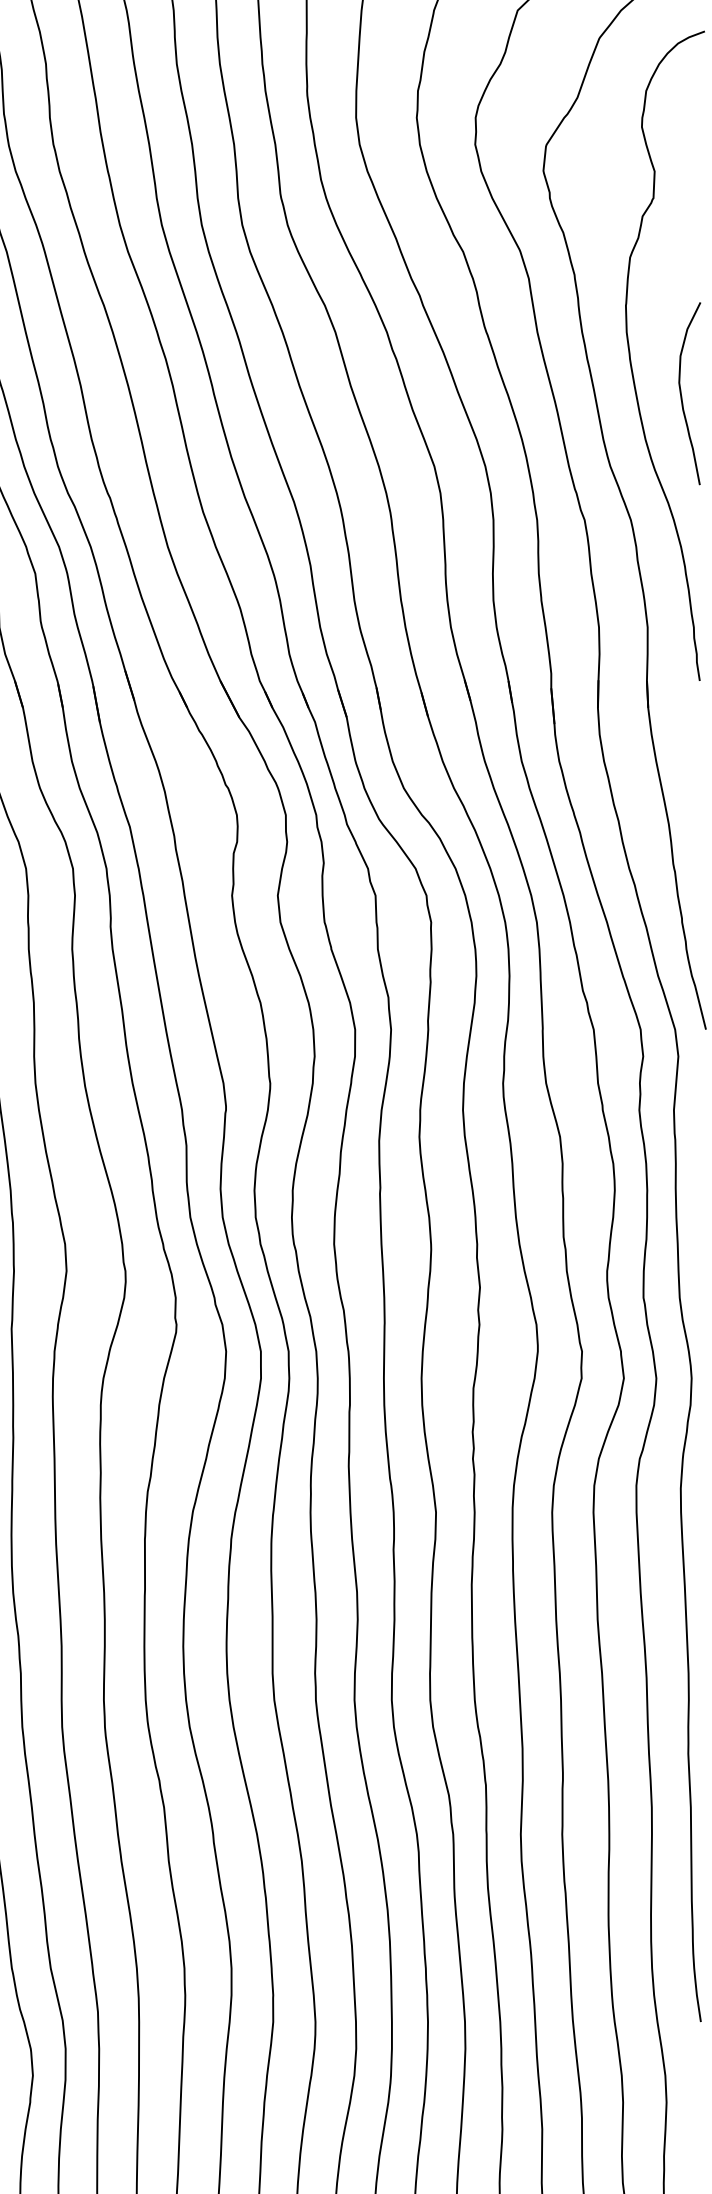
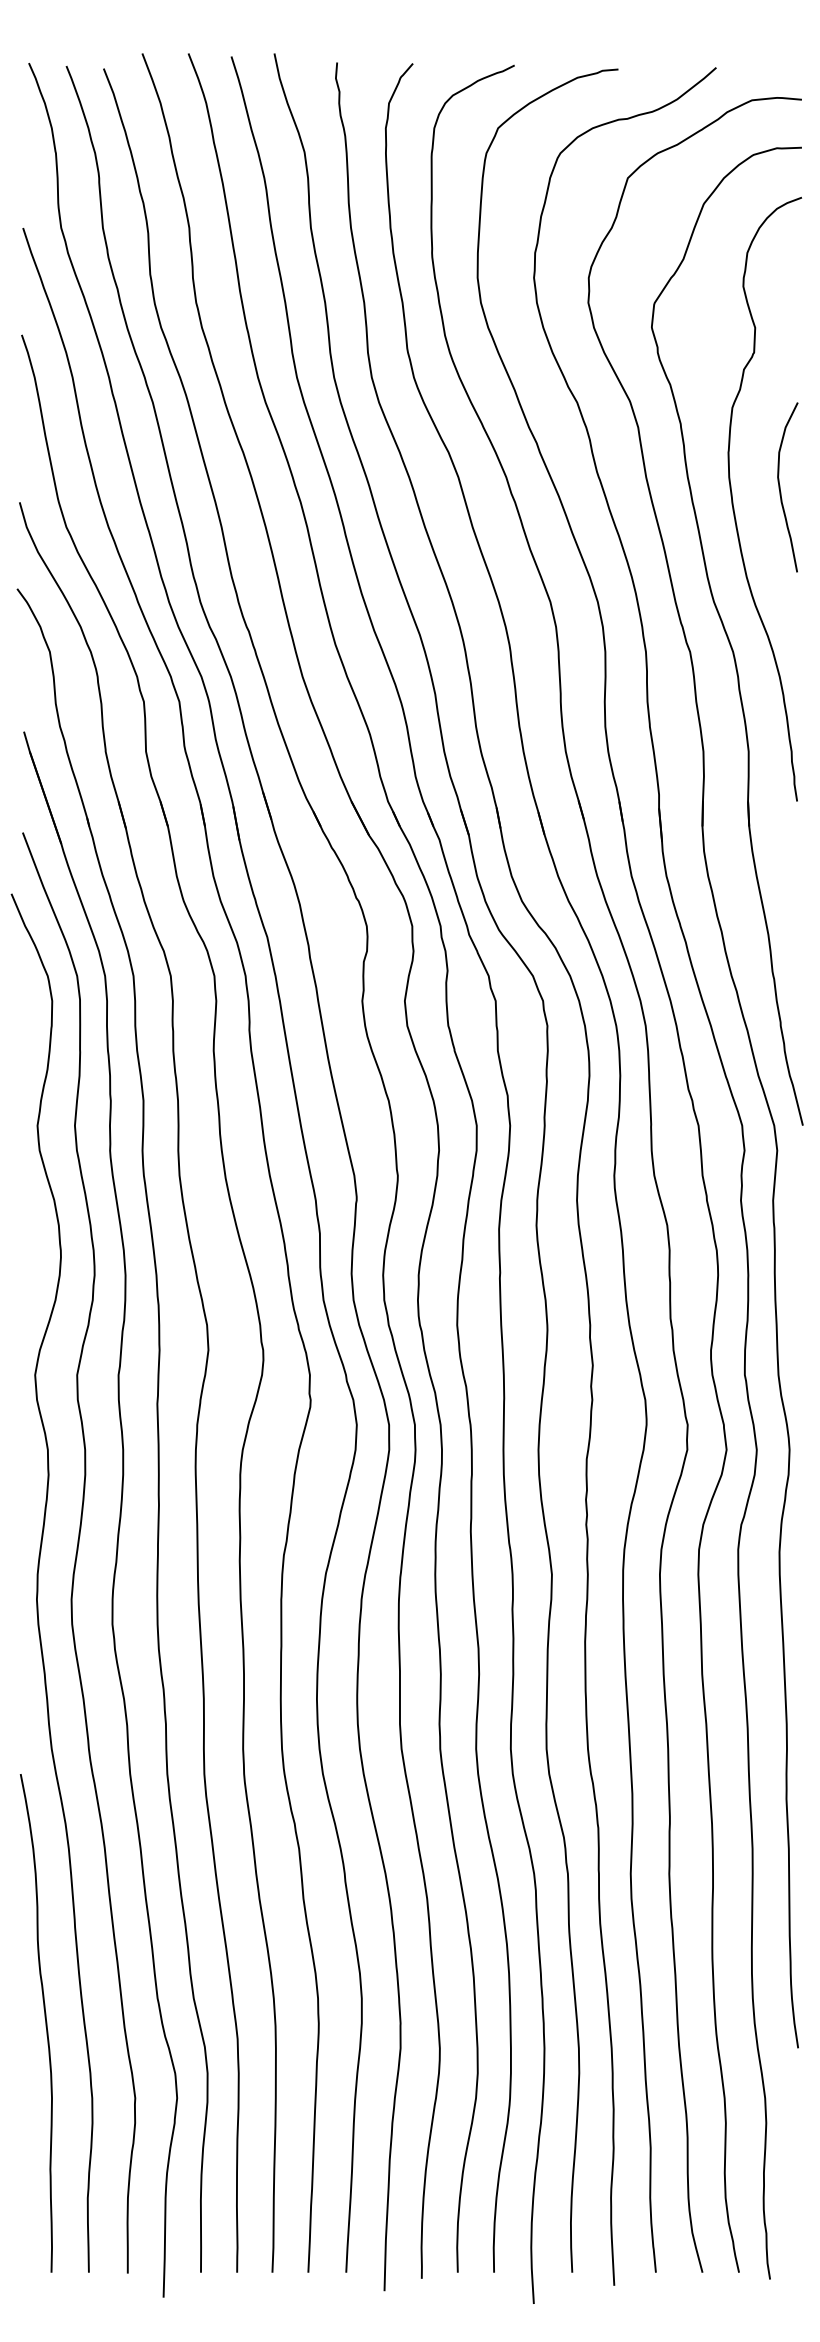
curve: (681, 393) -> (780, 487), moved

